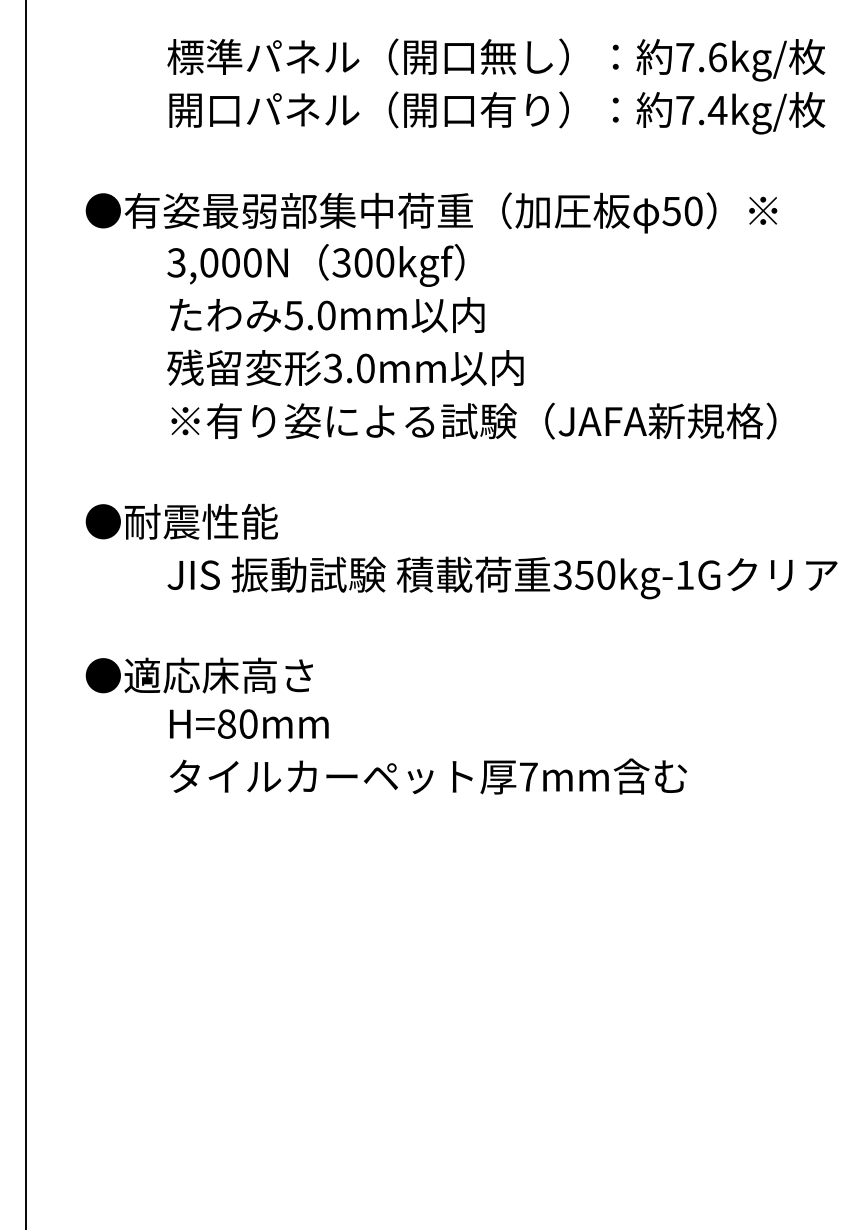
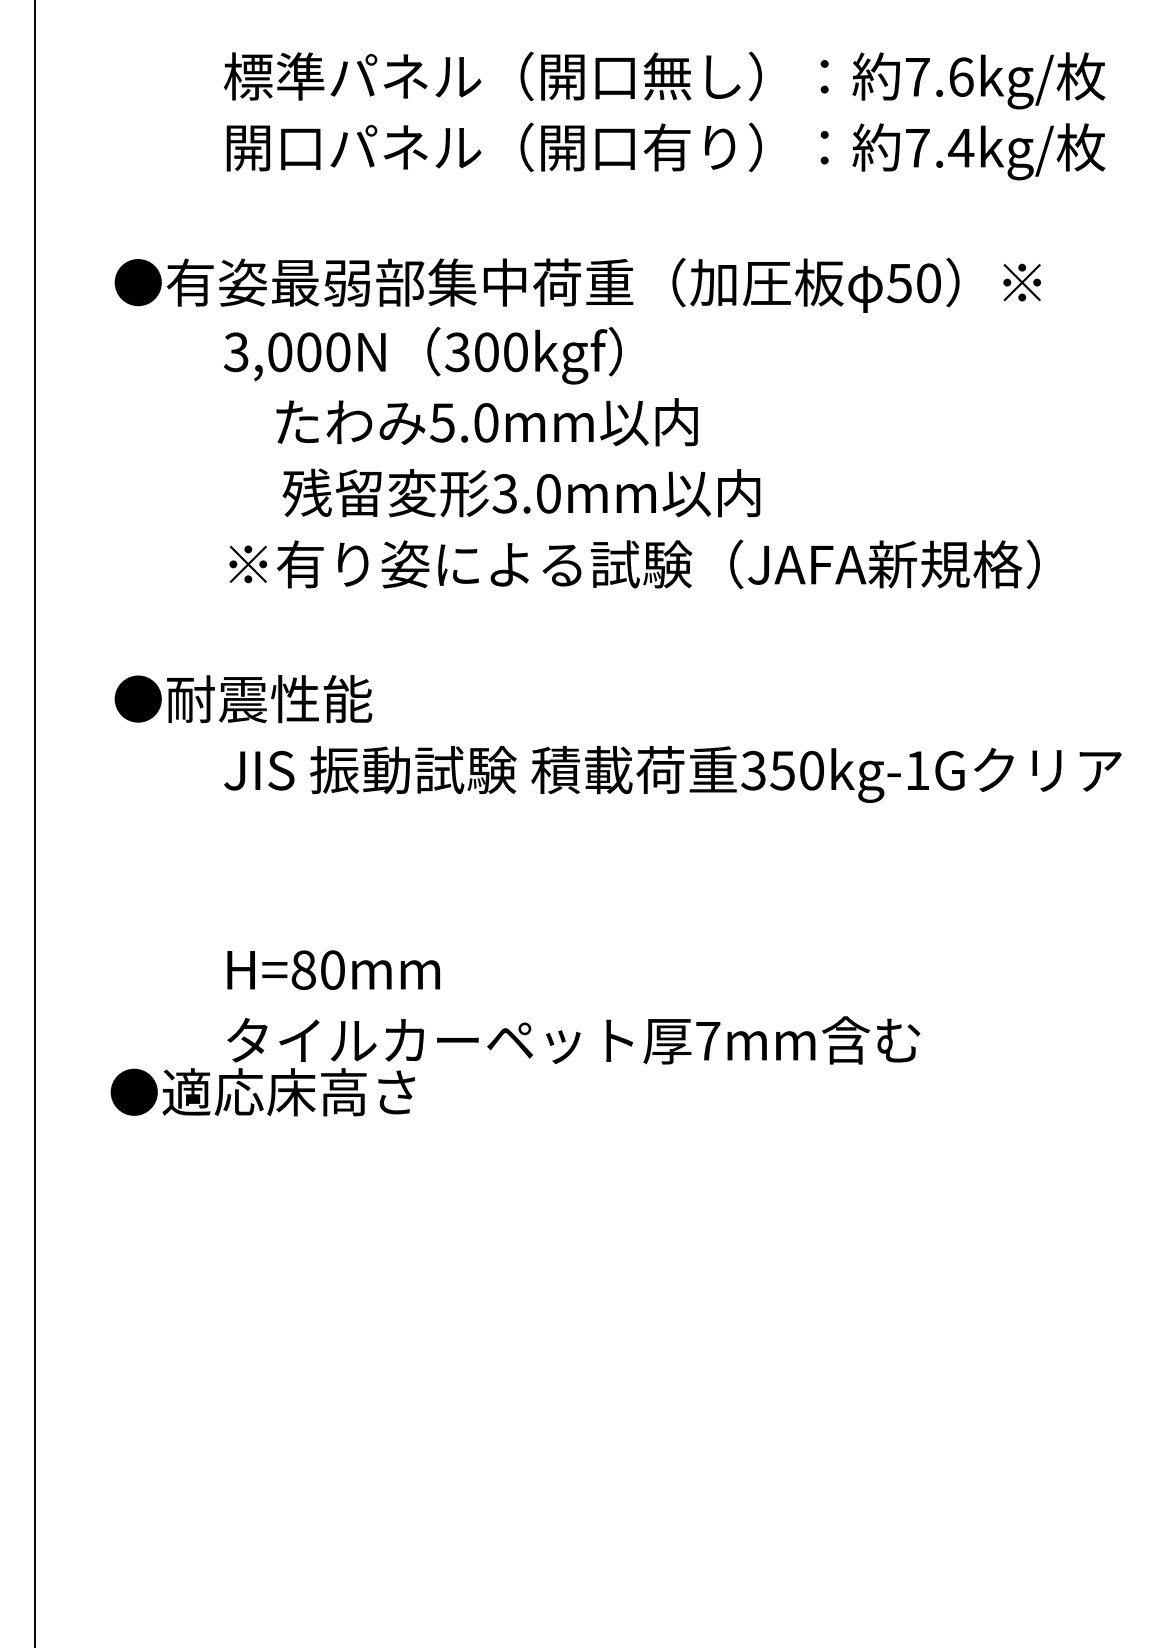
text: (326, 315) -> (486, 422), moved
text: (345, 367) -> (521, 492), moved
text: (199, 675) -> (262, 1092), moved

